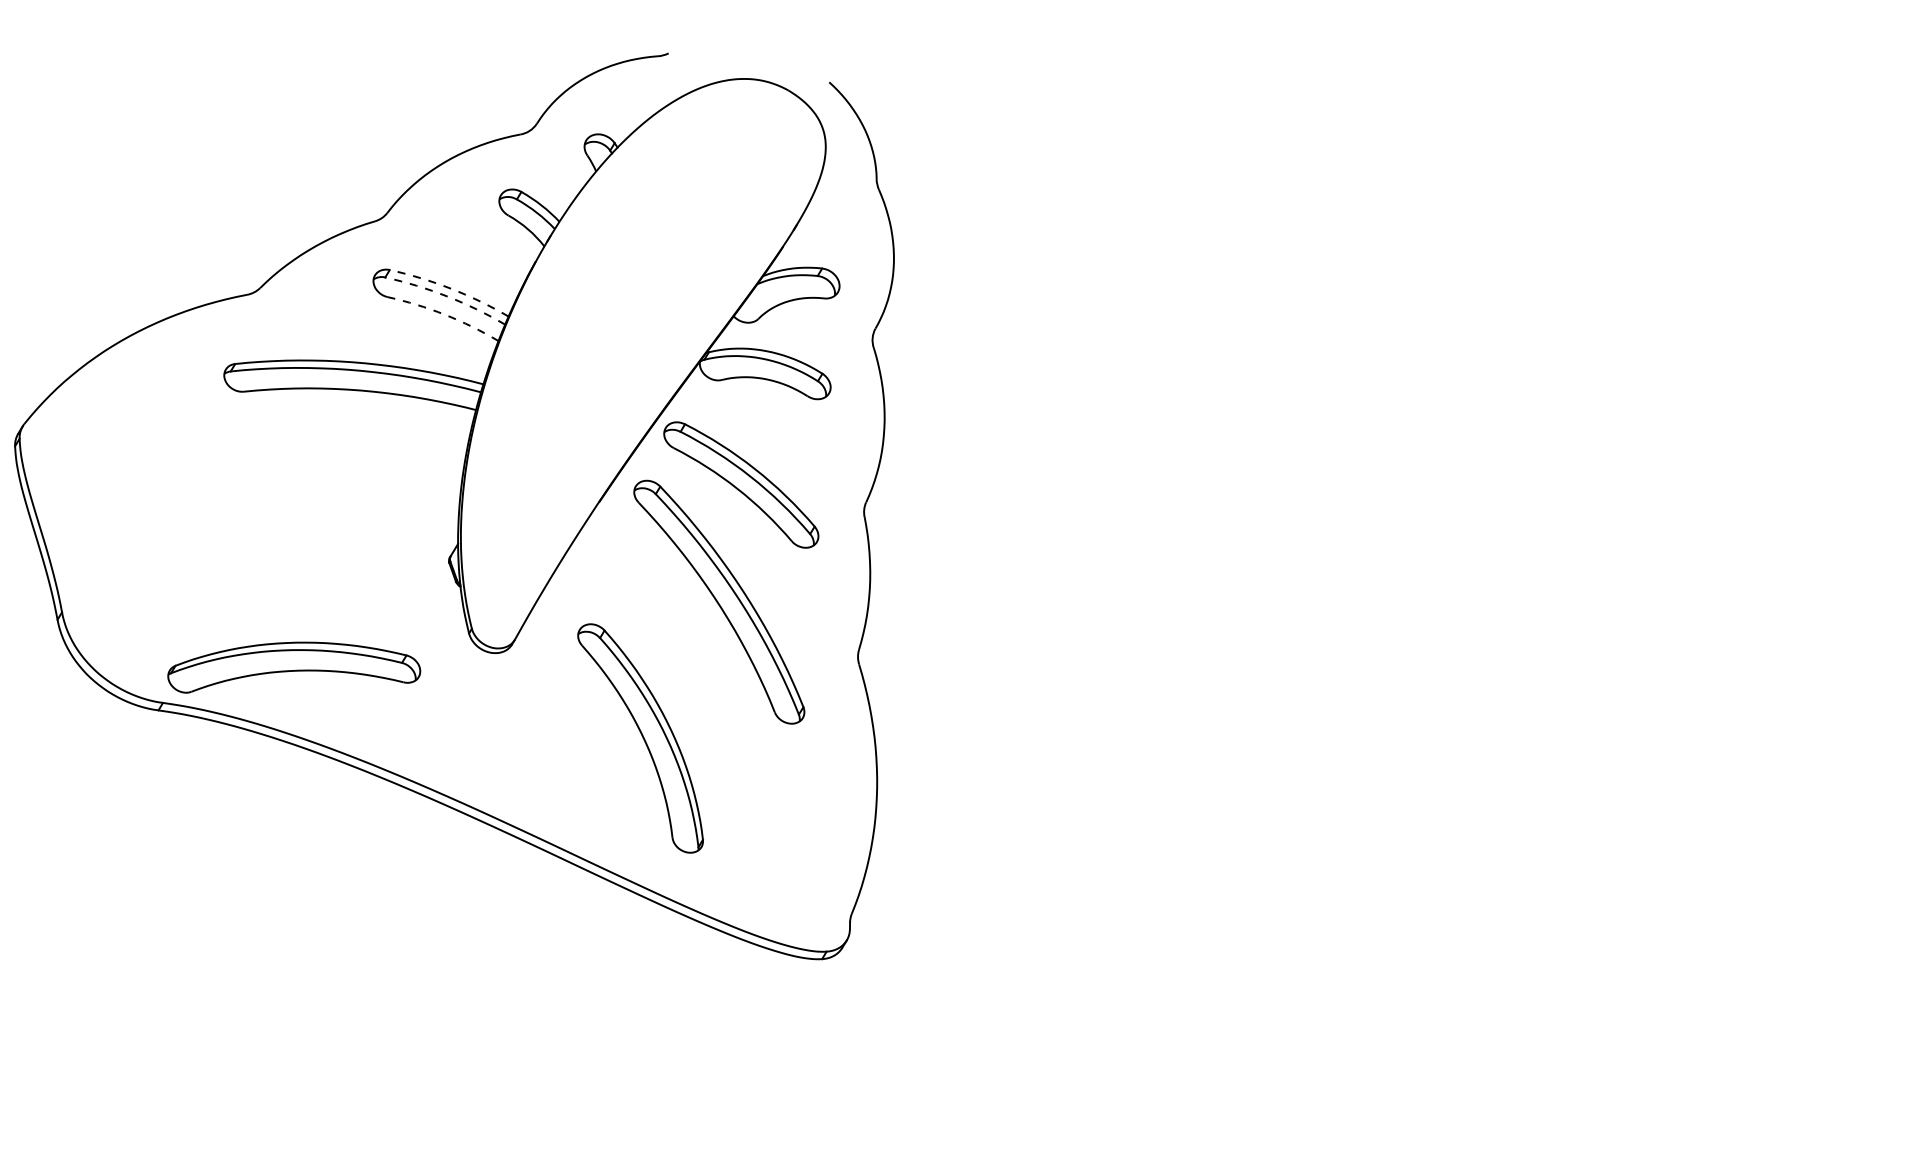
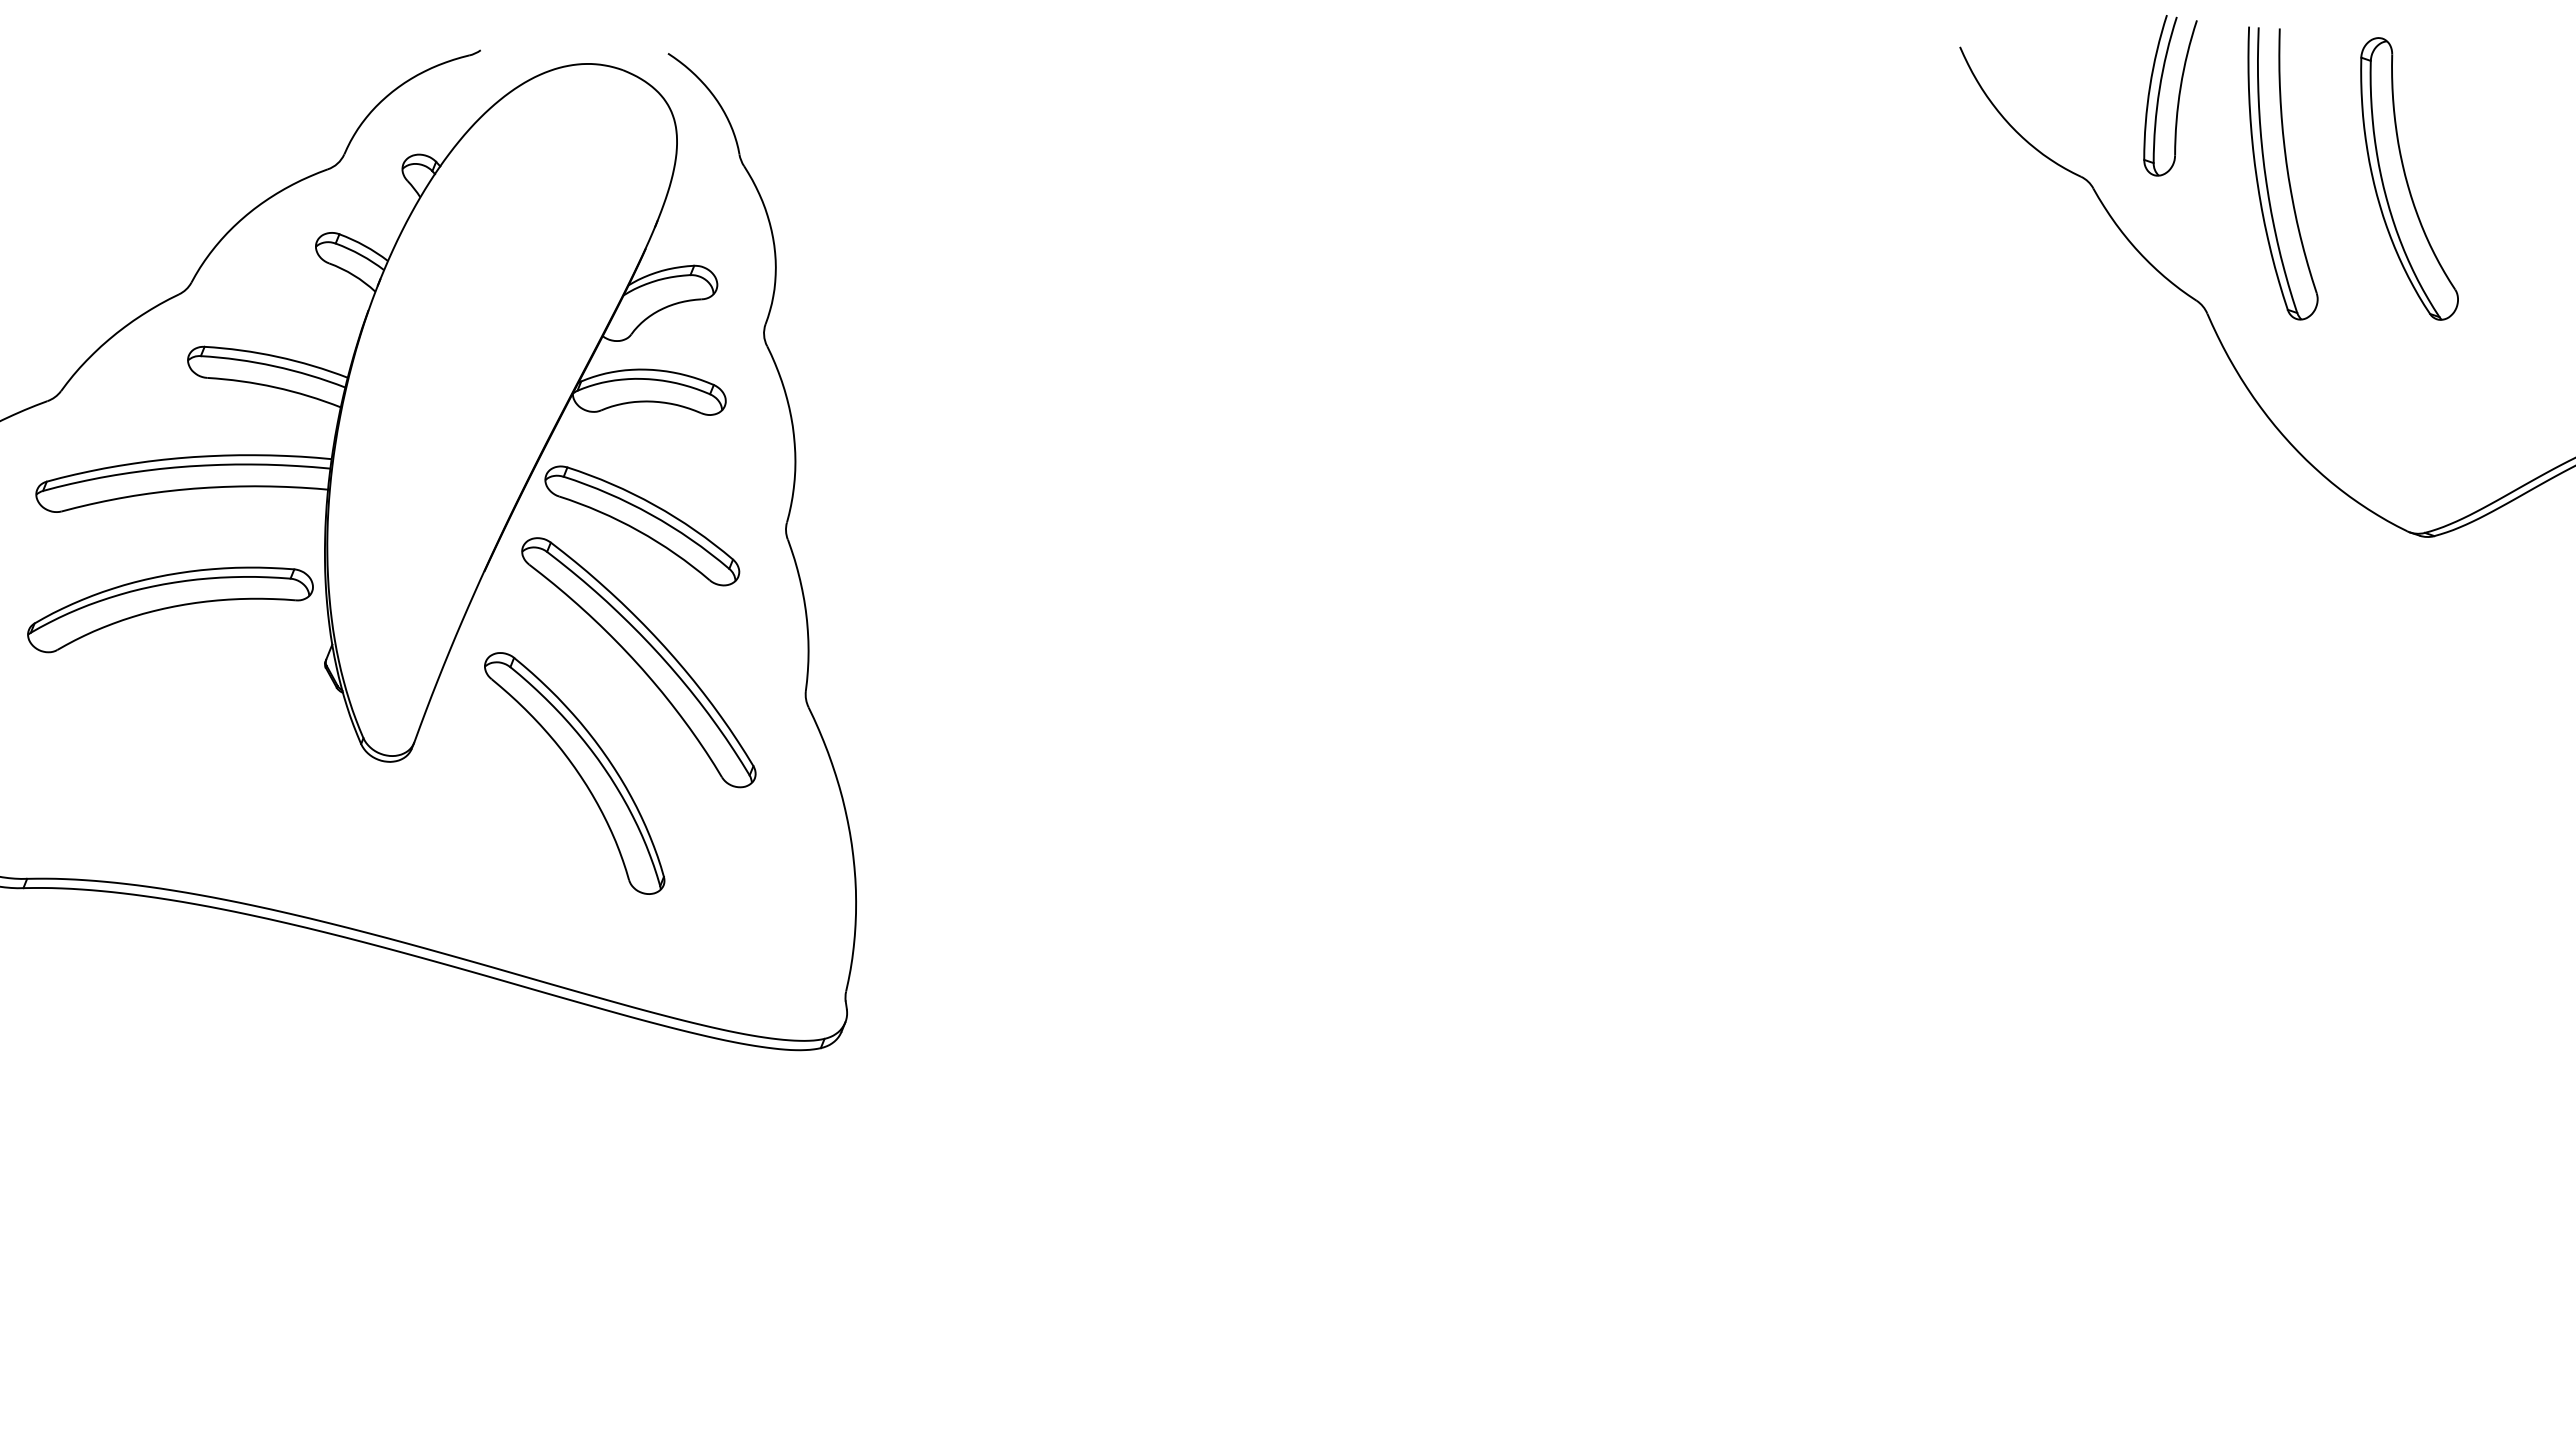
arc: (451, 288) -> (277, 356), dashed -> solid
arc: (447, 296) -> (274, 366), dashed -> solid
arc: (445, 314) -> (275, 387), dashed -> solid
part: (294, 672) -> (170, 609), moved
part: (640, 738) -> (574, 773), moved

